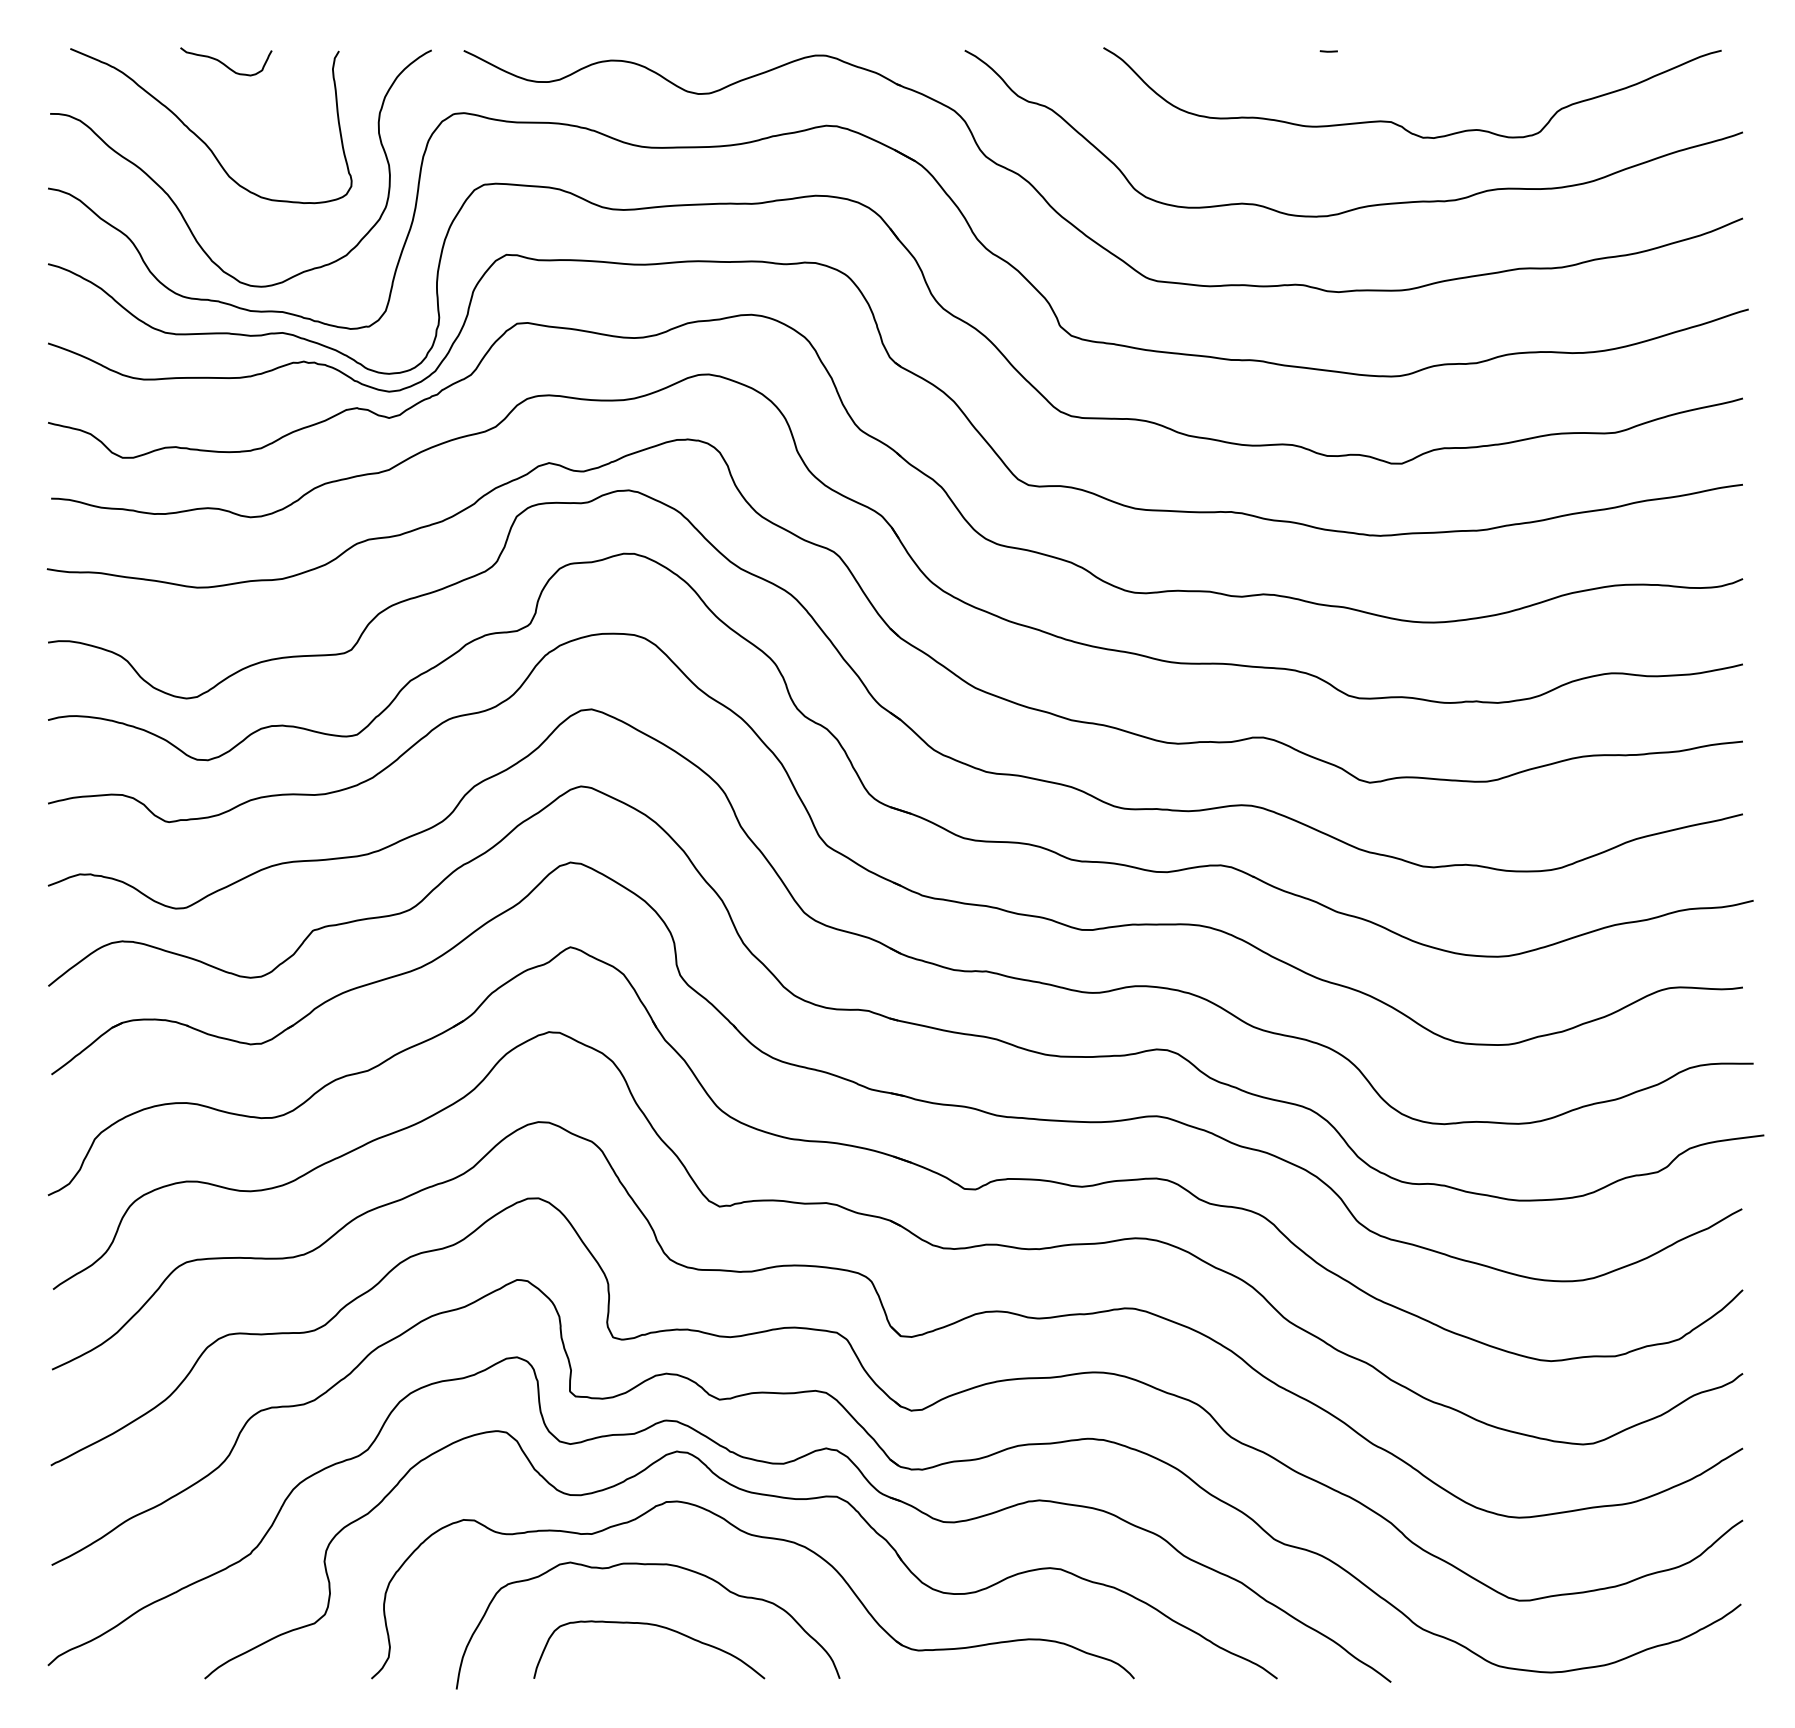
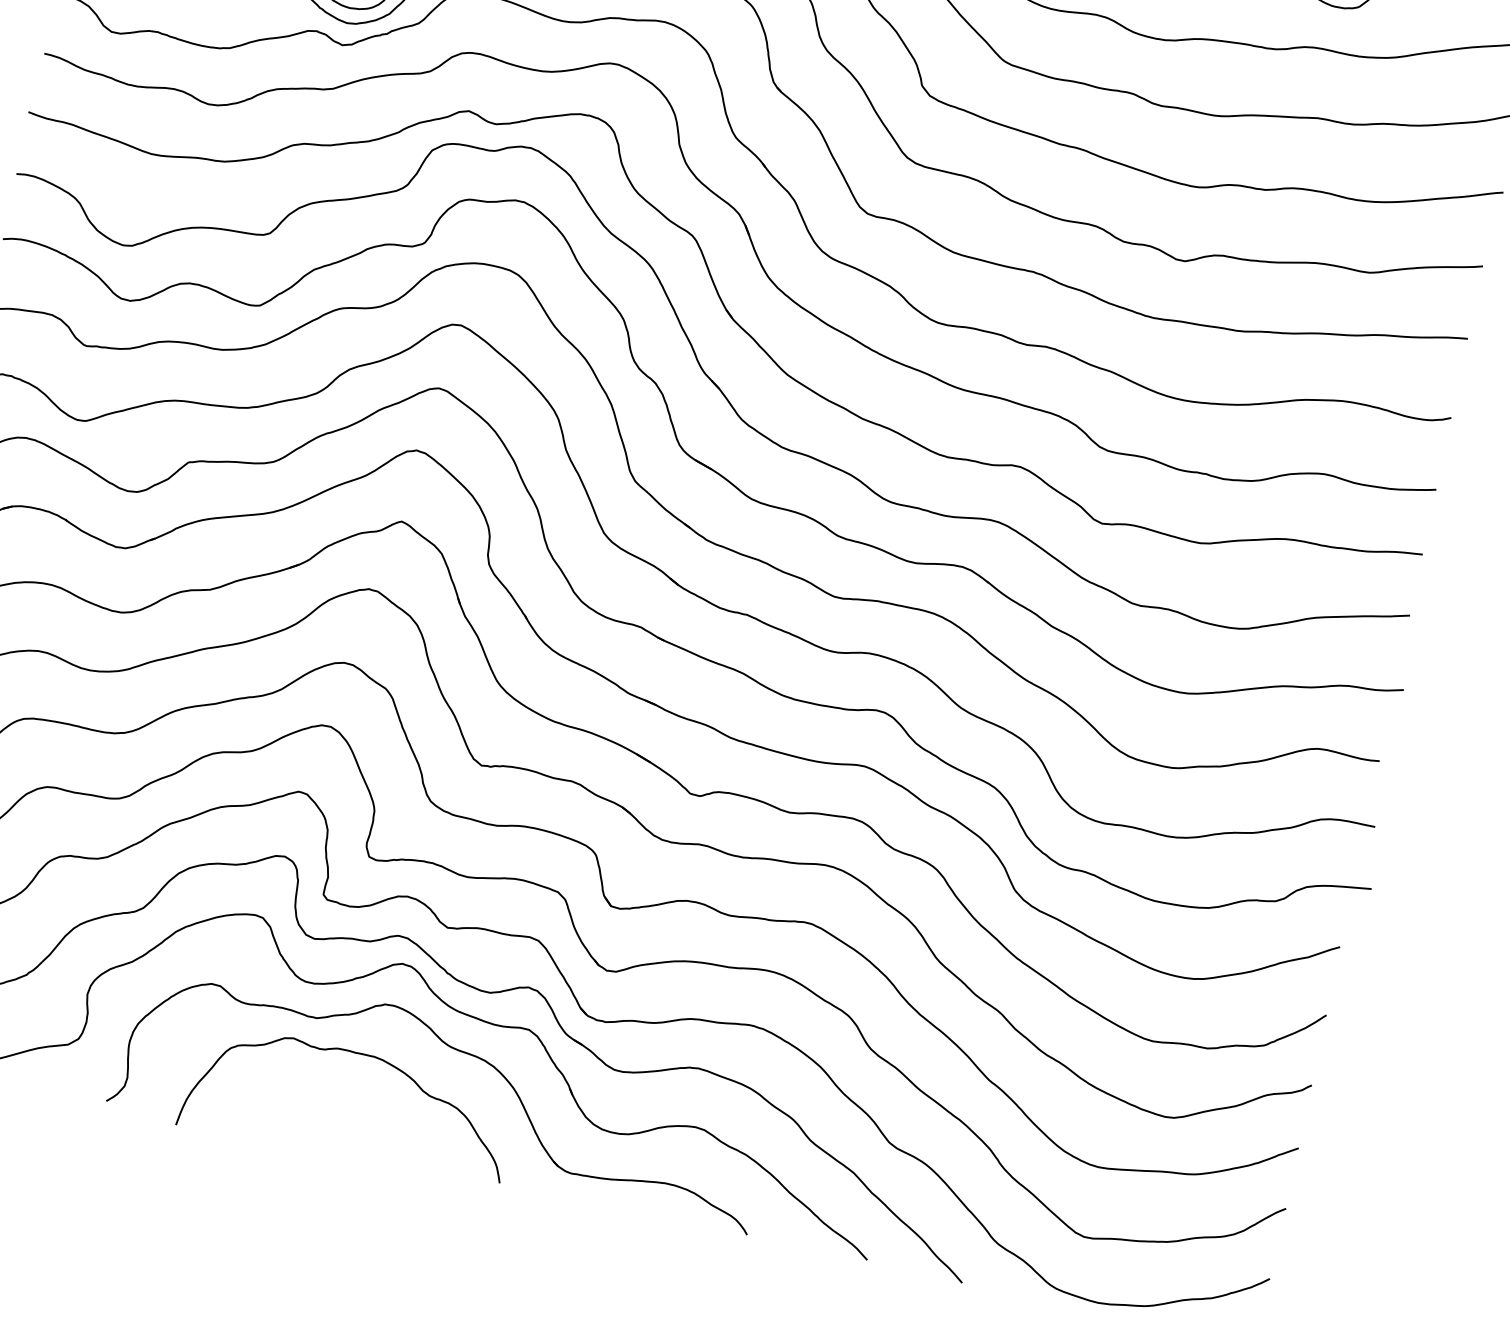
curve: (650, 1625) -> (350, 1105), removed

